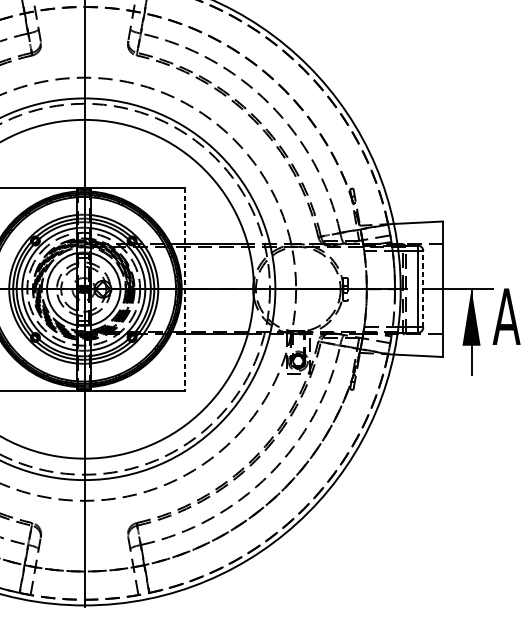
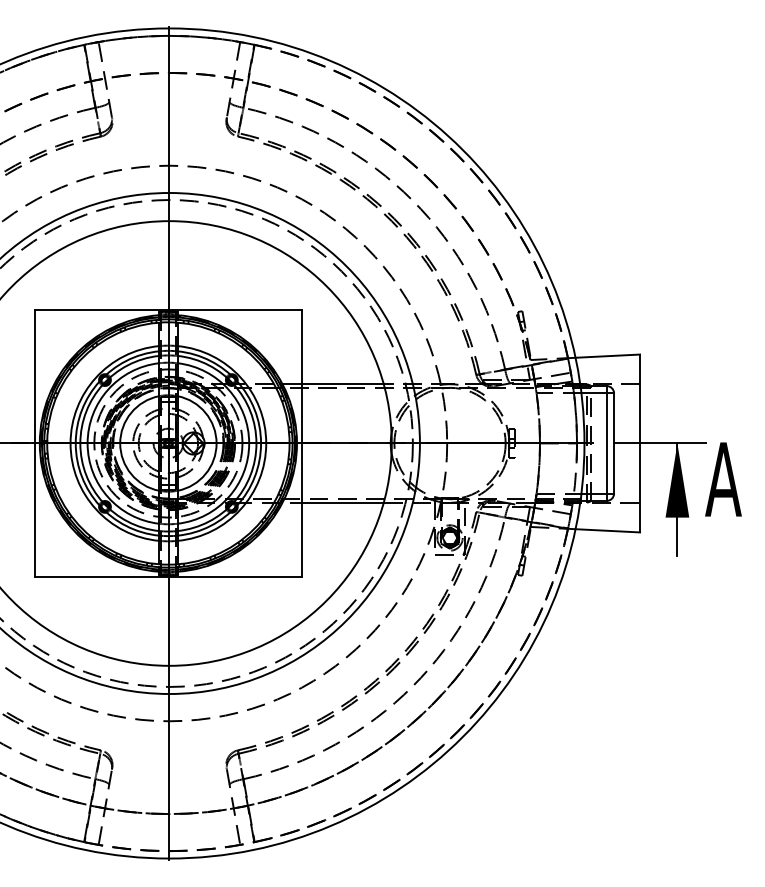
line: (185, 289) -> (301, 443), dashed -> solid
line: (423, 289) -> (614, 443), dashed -> solid

